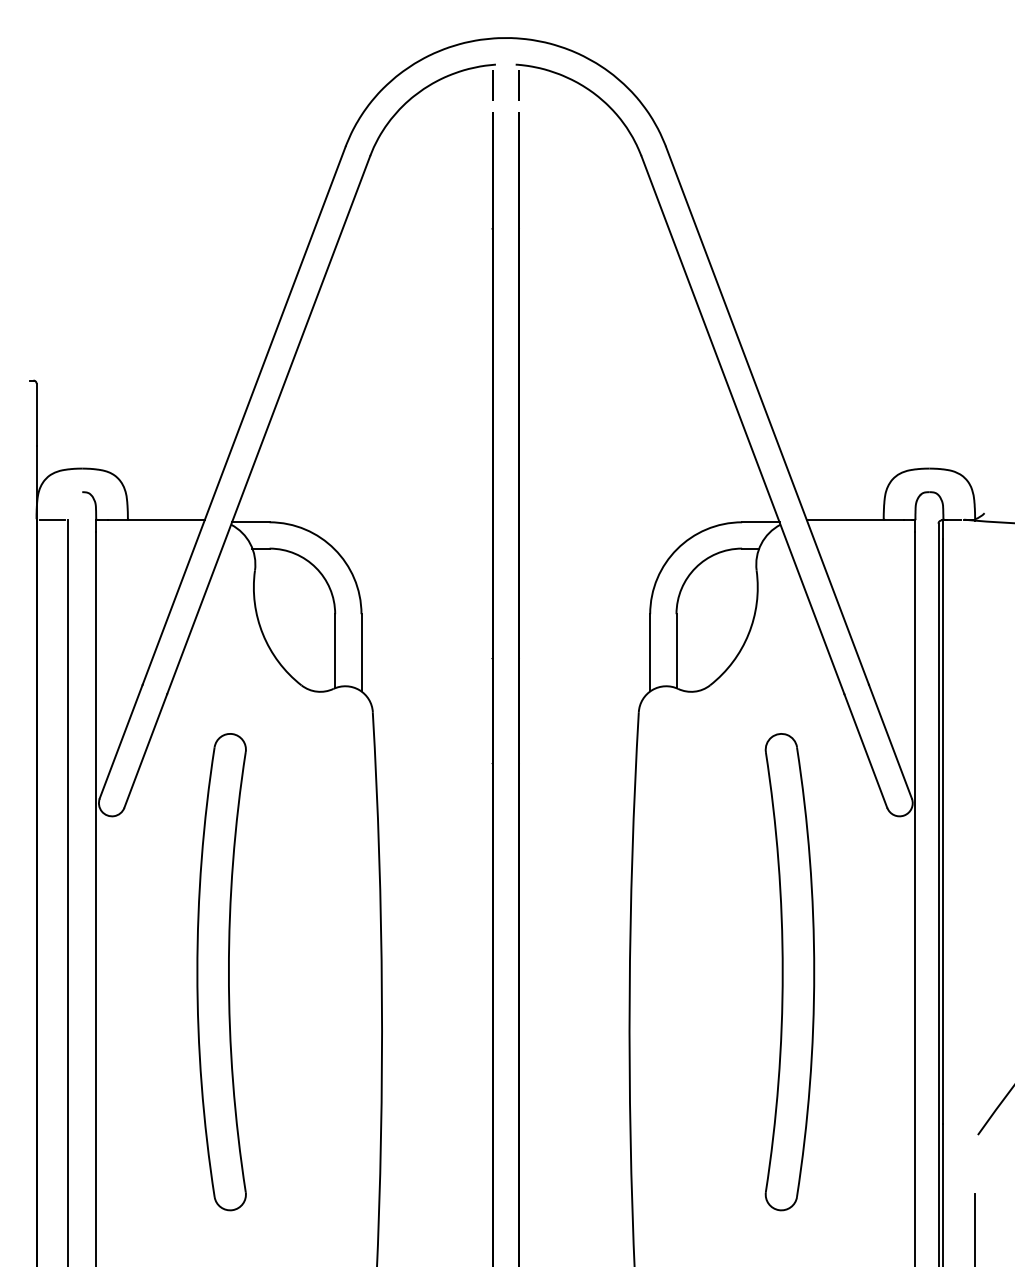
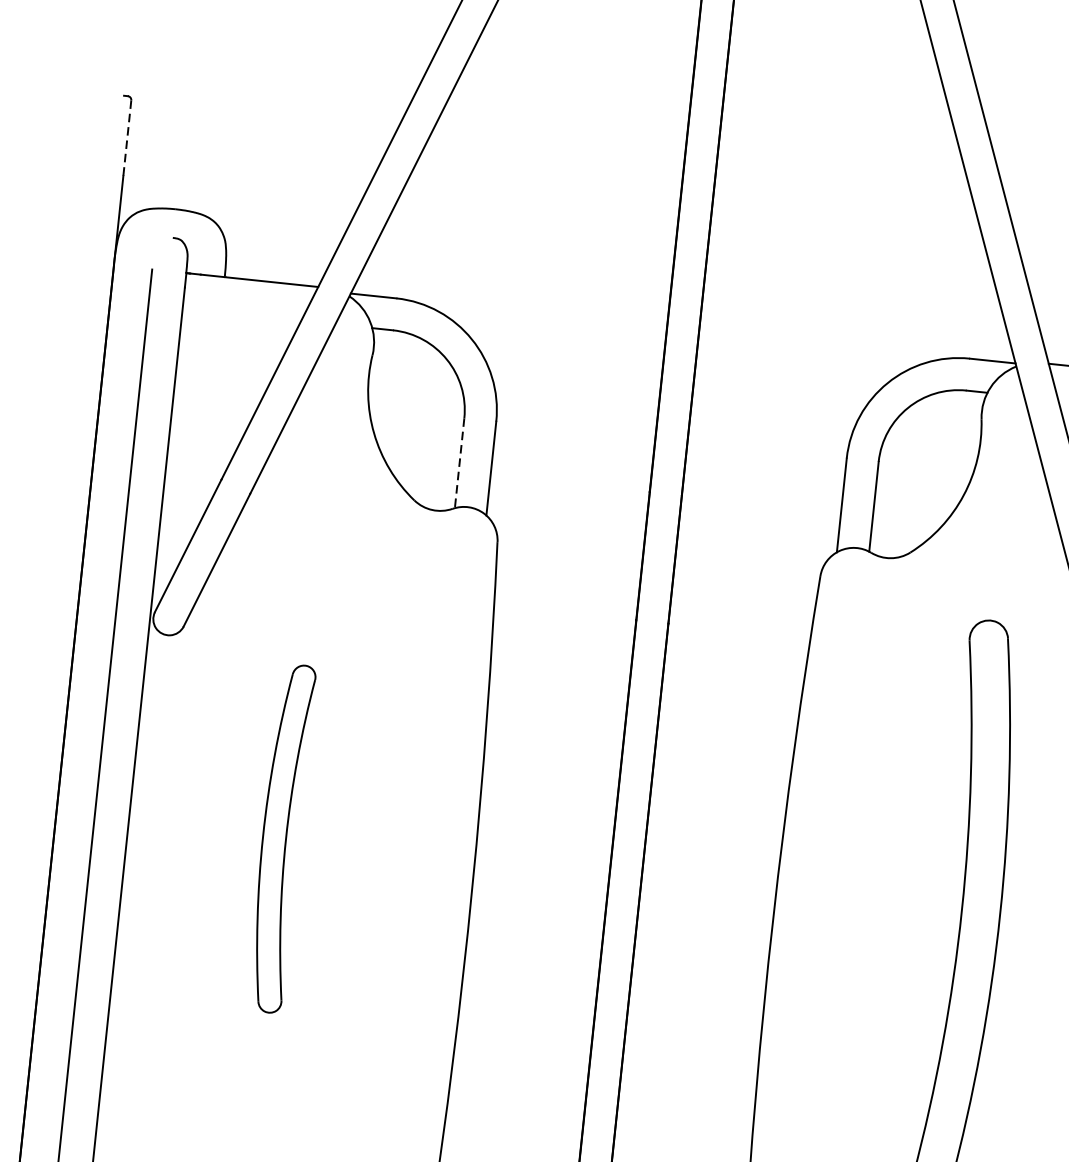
line: (36, 415) -> (127, 138), solid -> dashed
line: (52, 519) -> (133, 267), removed
line: (335, 651) -> (459, 463), solid -> dashed
part: (221, 972) -> (280, 838), size x0.6

